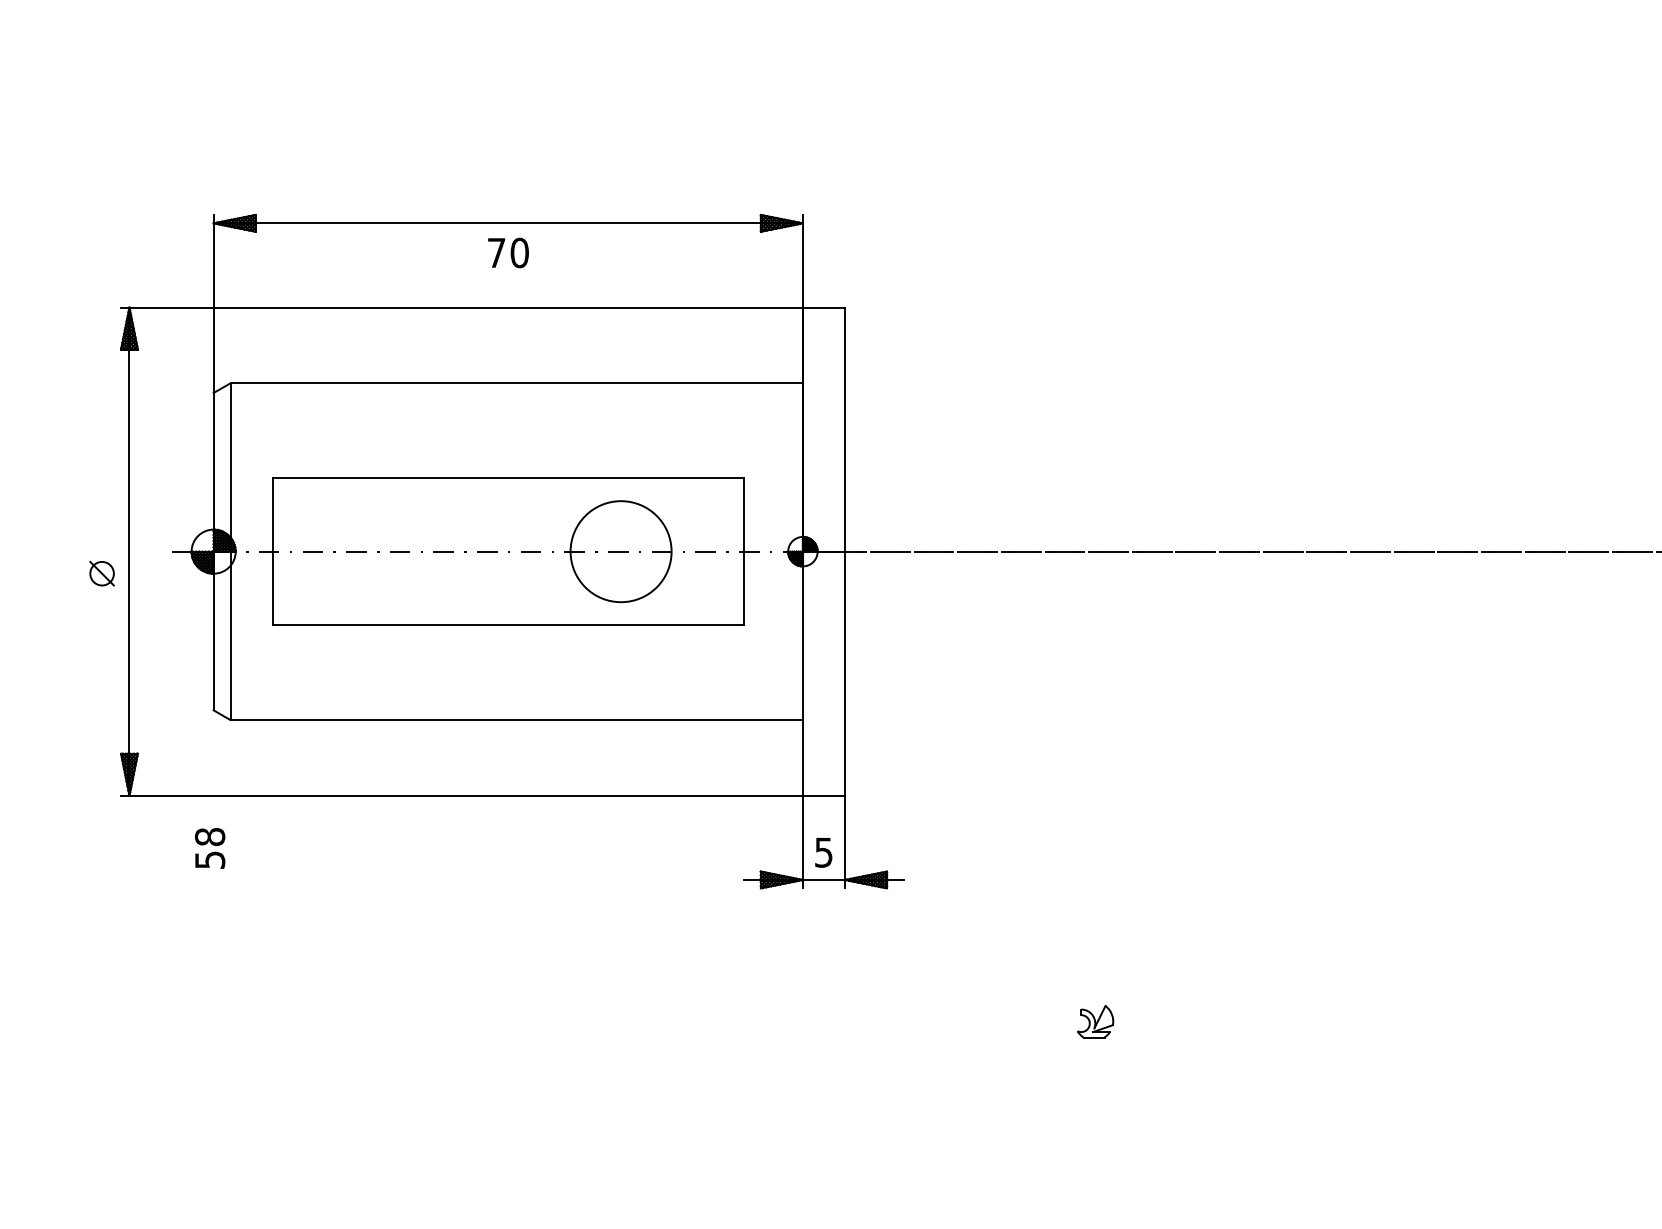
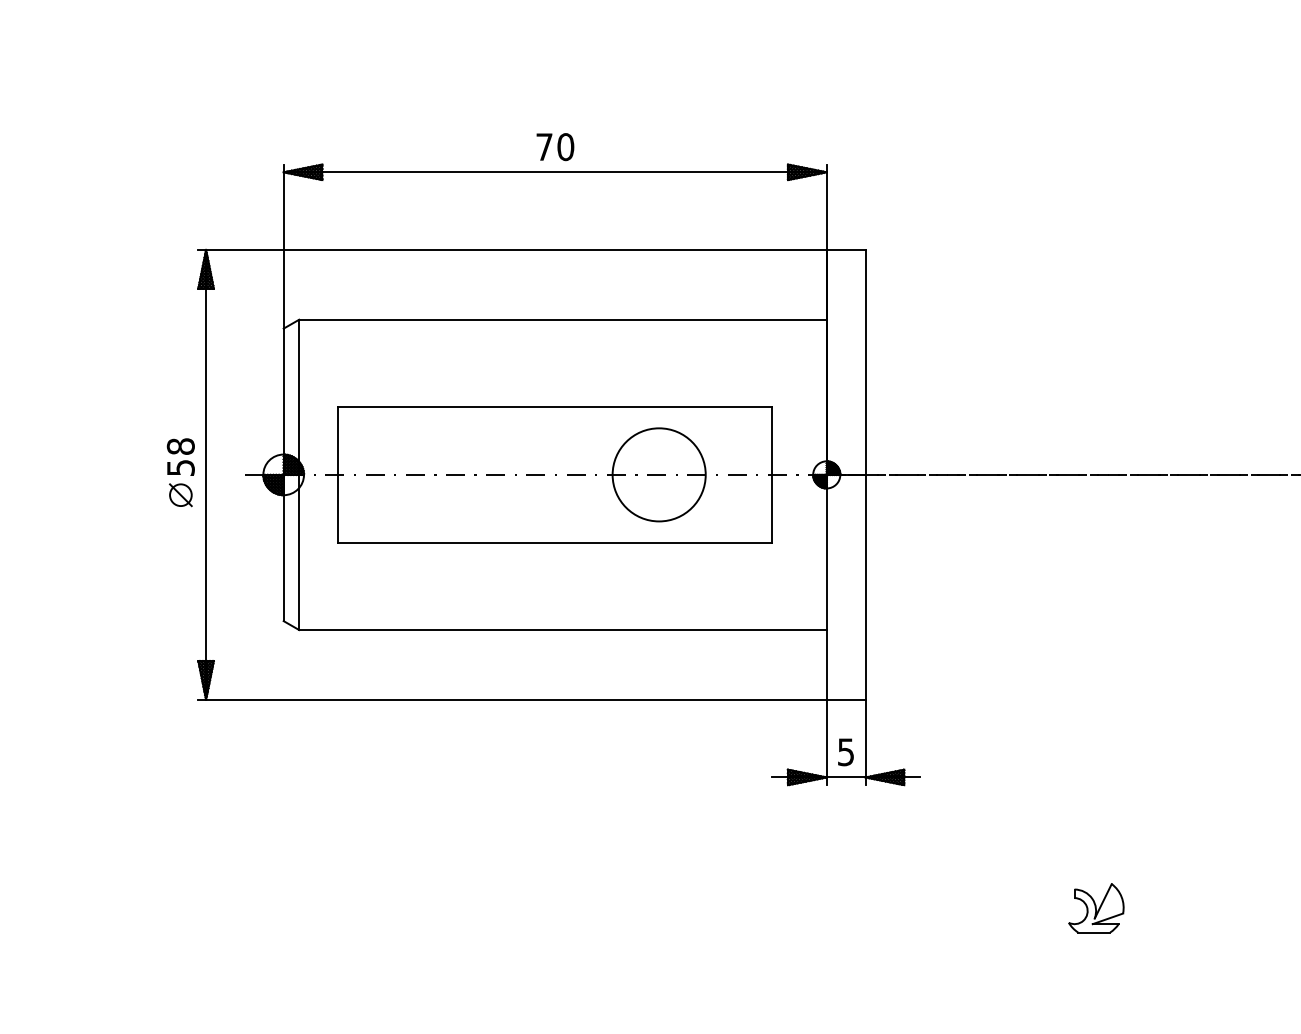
text: (508, 252) -> (555, 146), moved
text: (210, 848) -> (181, 457), moved
part: (1095, 1021) -> (1096, 907), size x1.67

